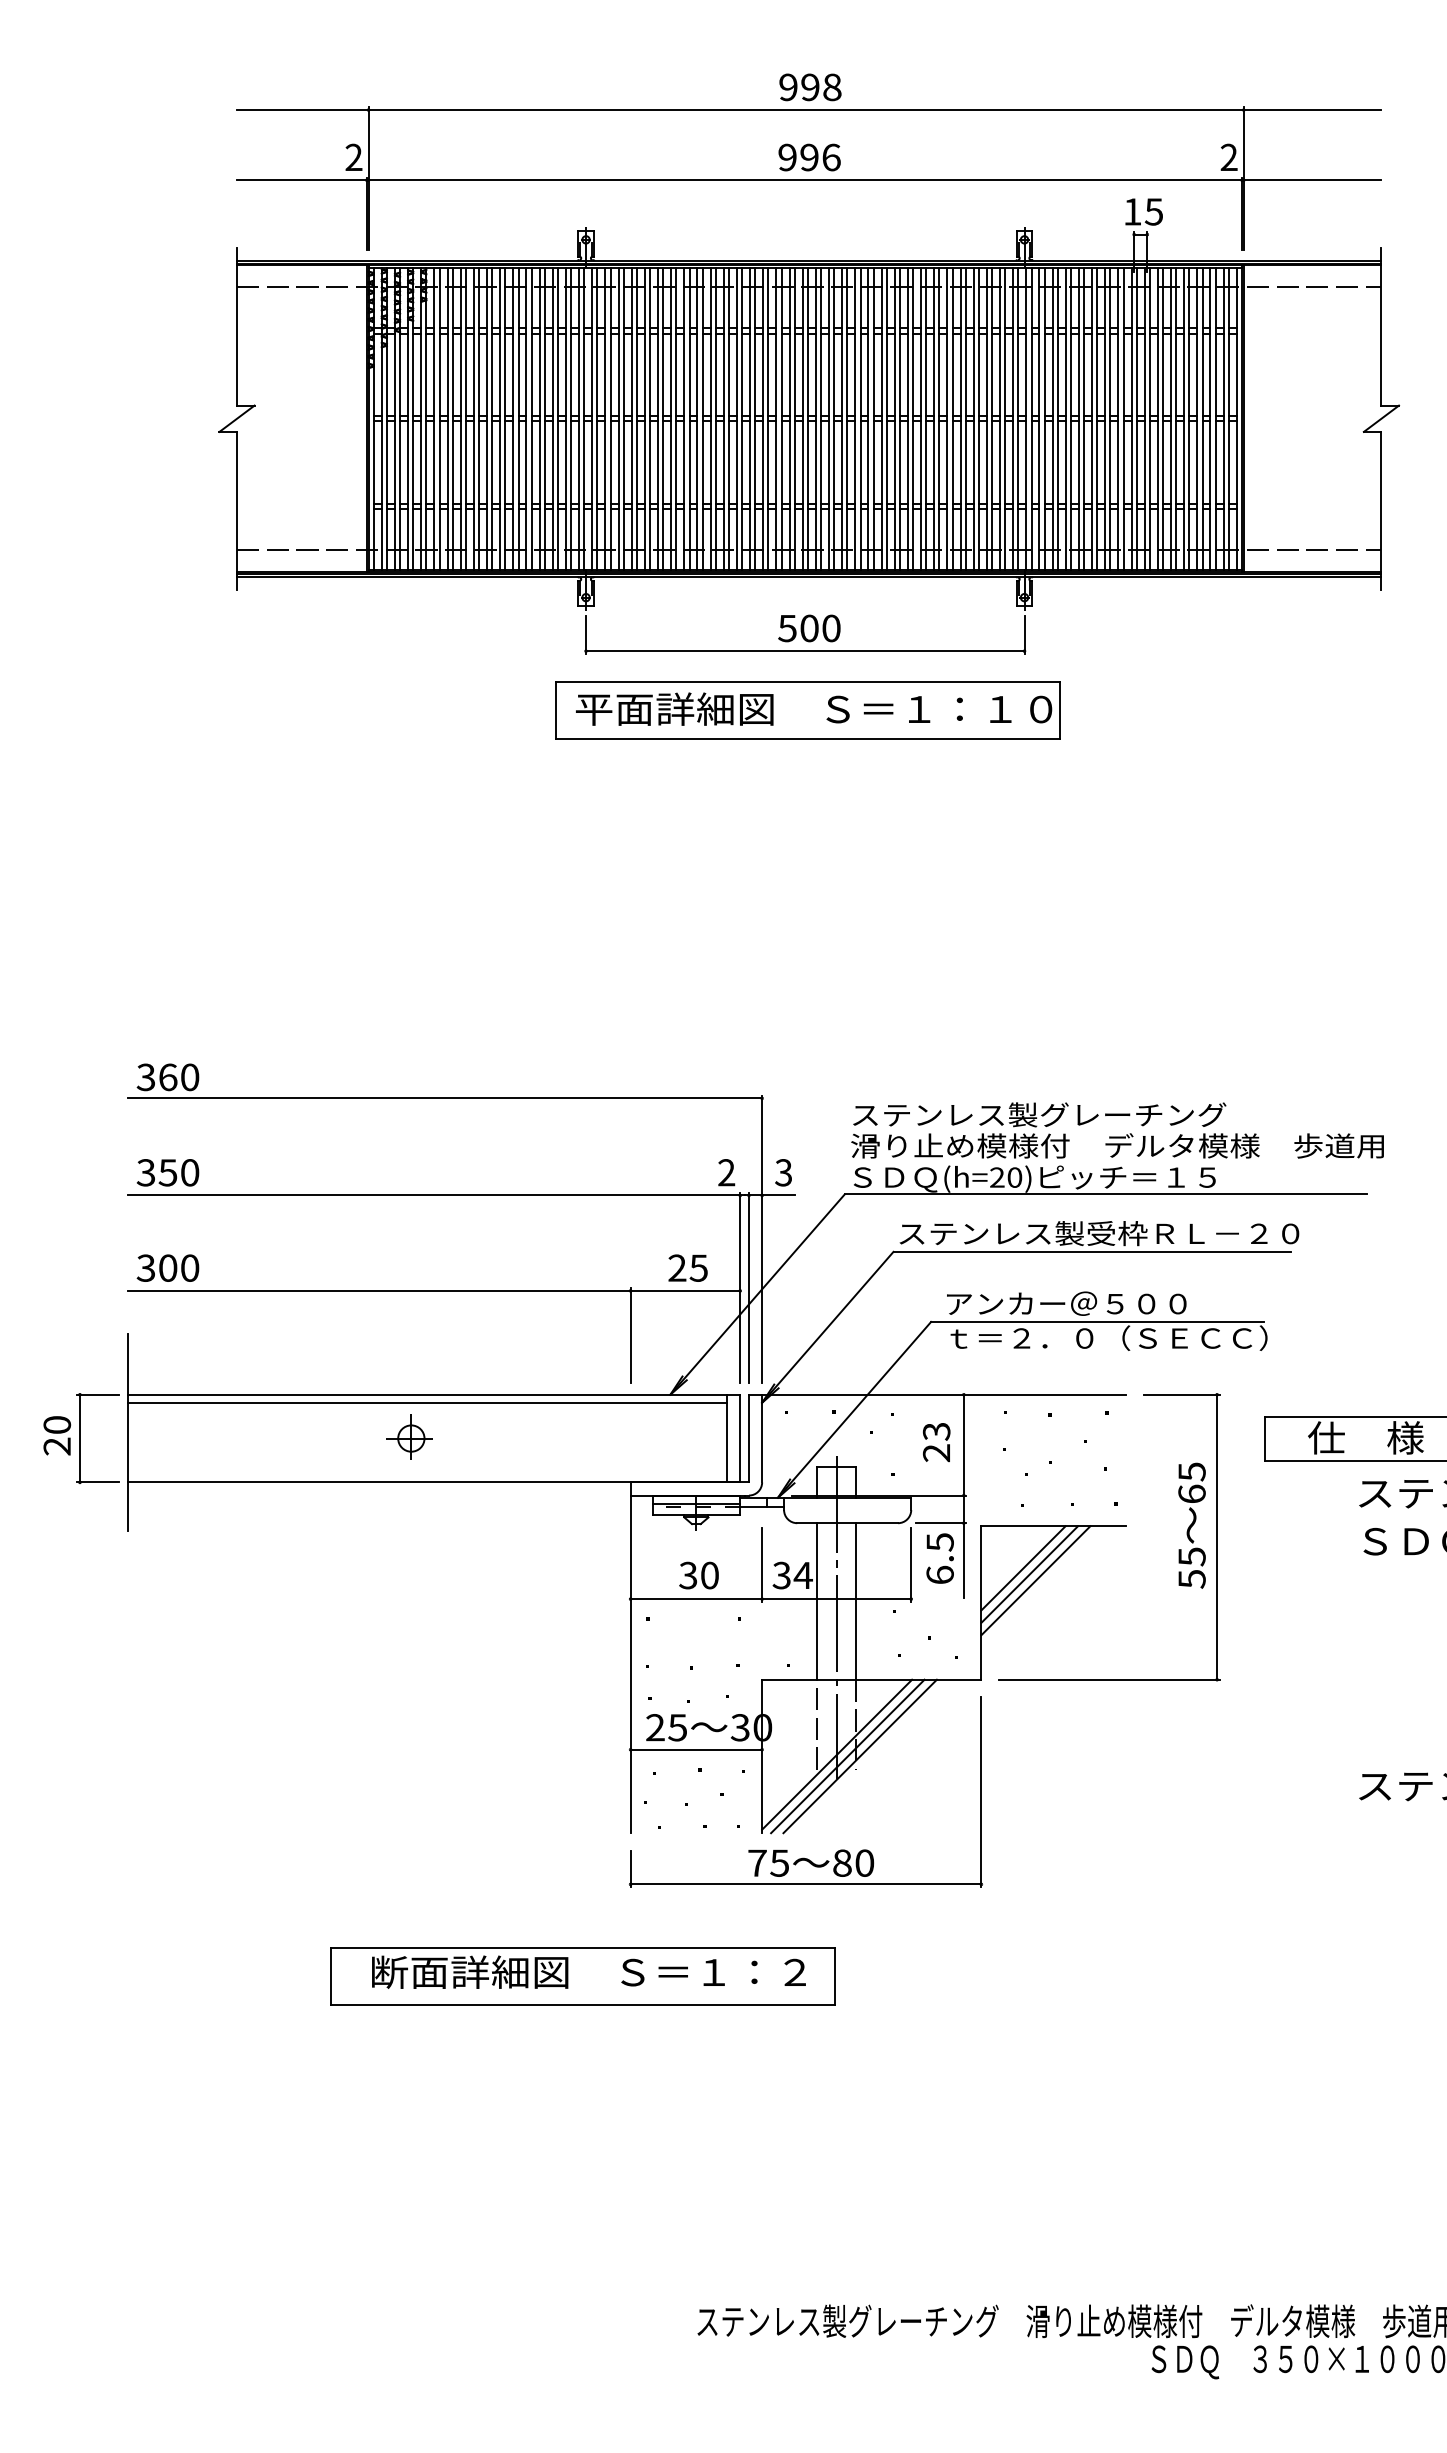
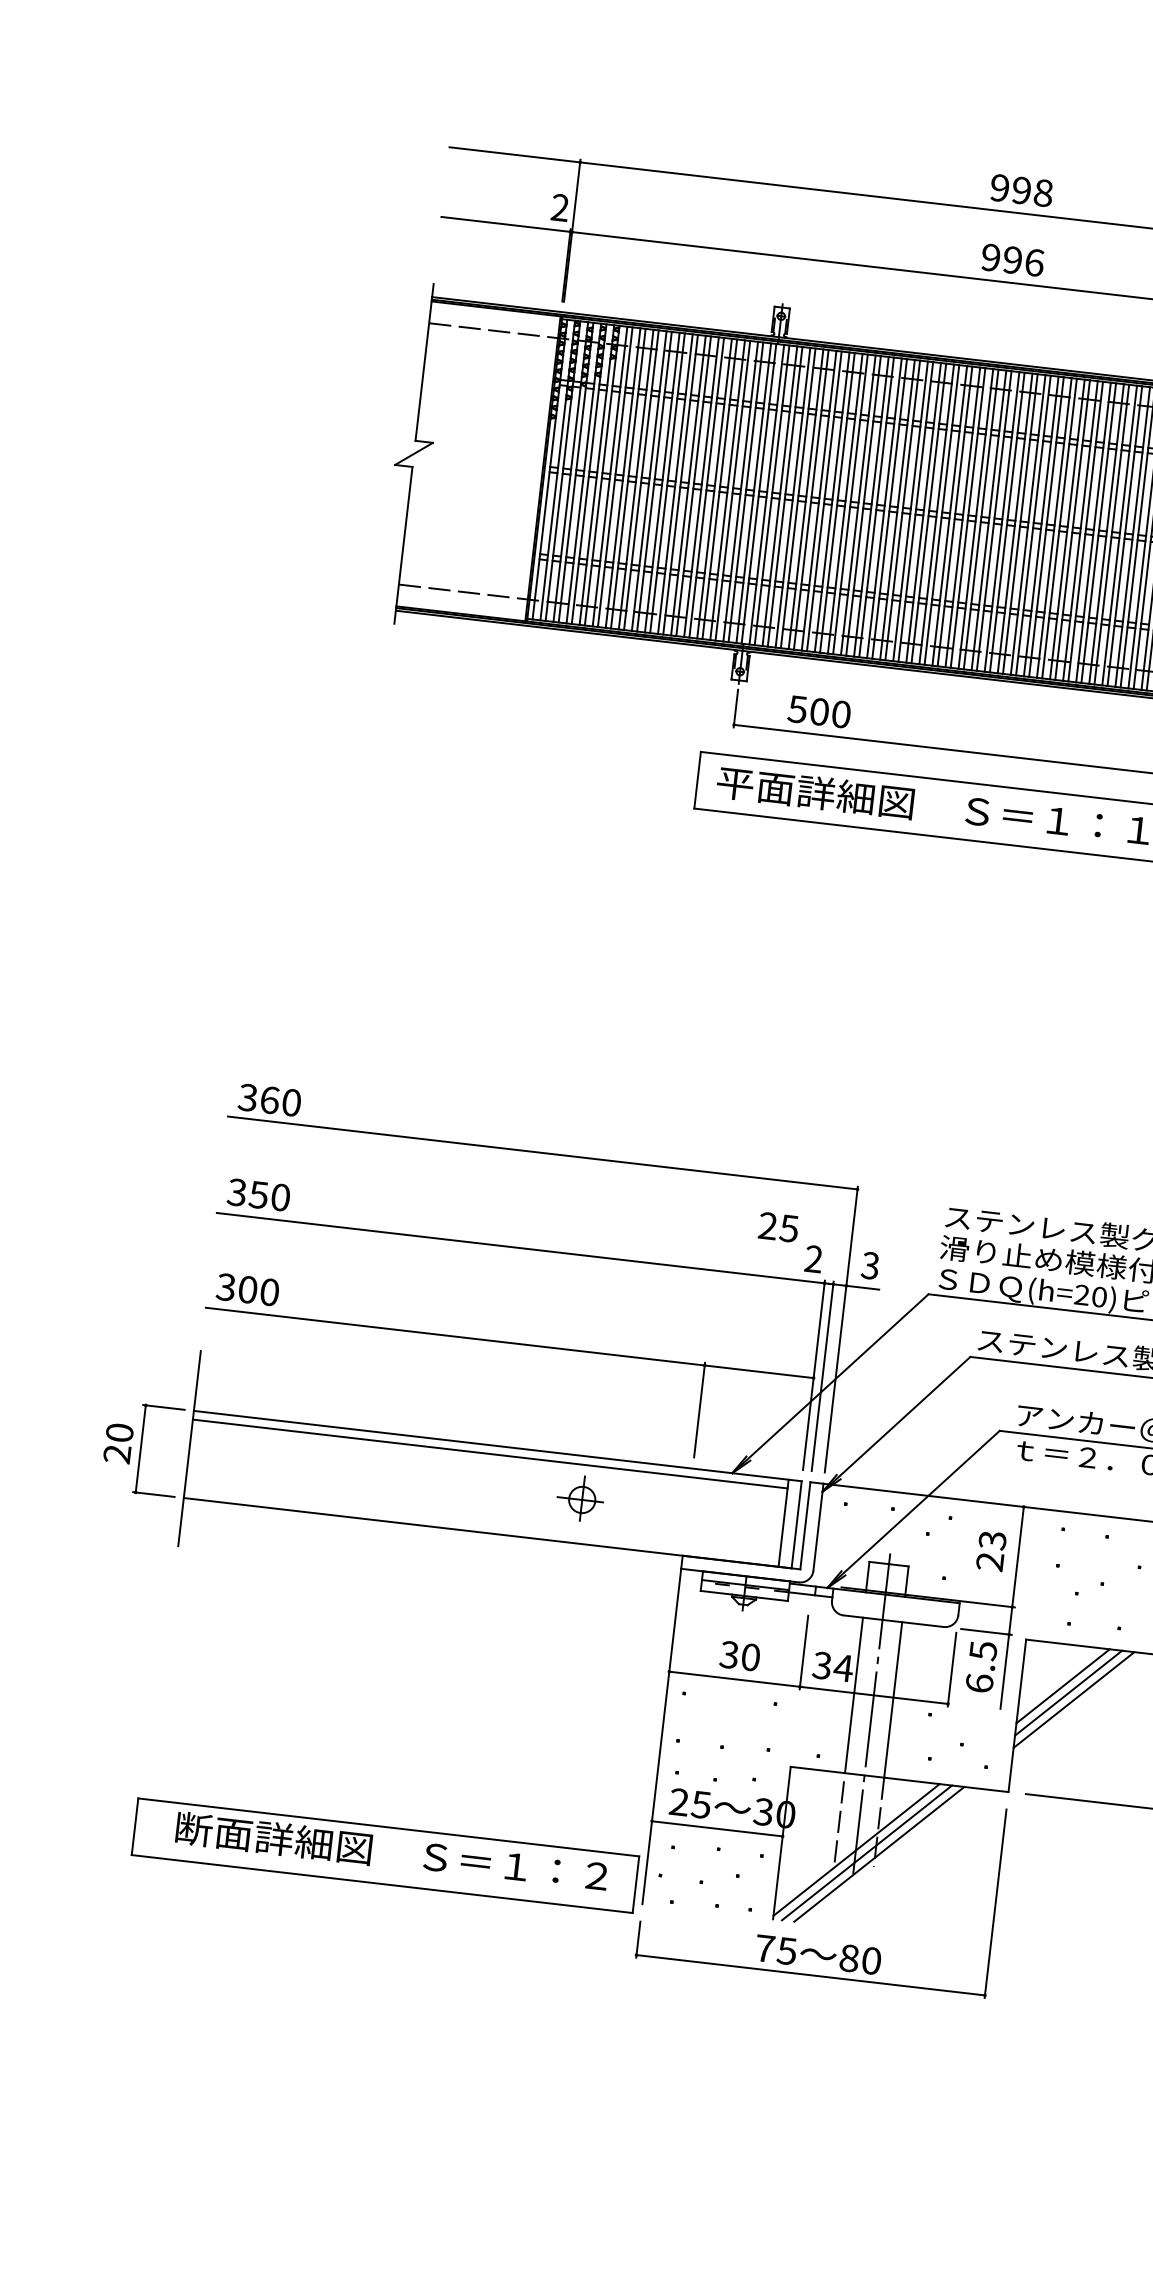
text: (809, 628) -> (819, 711), moved
text: (687, 1267) -> (778, 1226), moved
part: (409, 1436) -> (580, 1497), moved
part: (582, 1976) -> (385, 1855), moved

